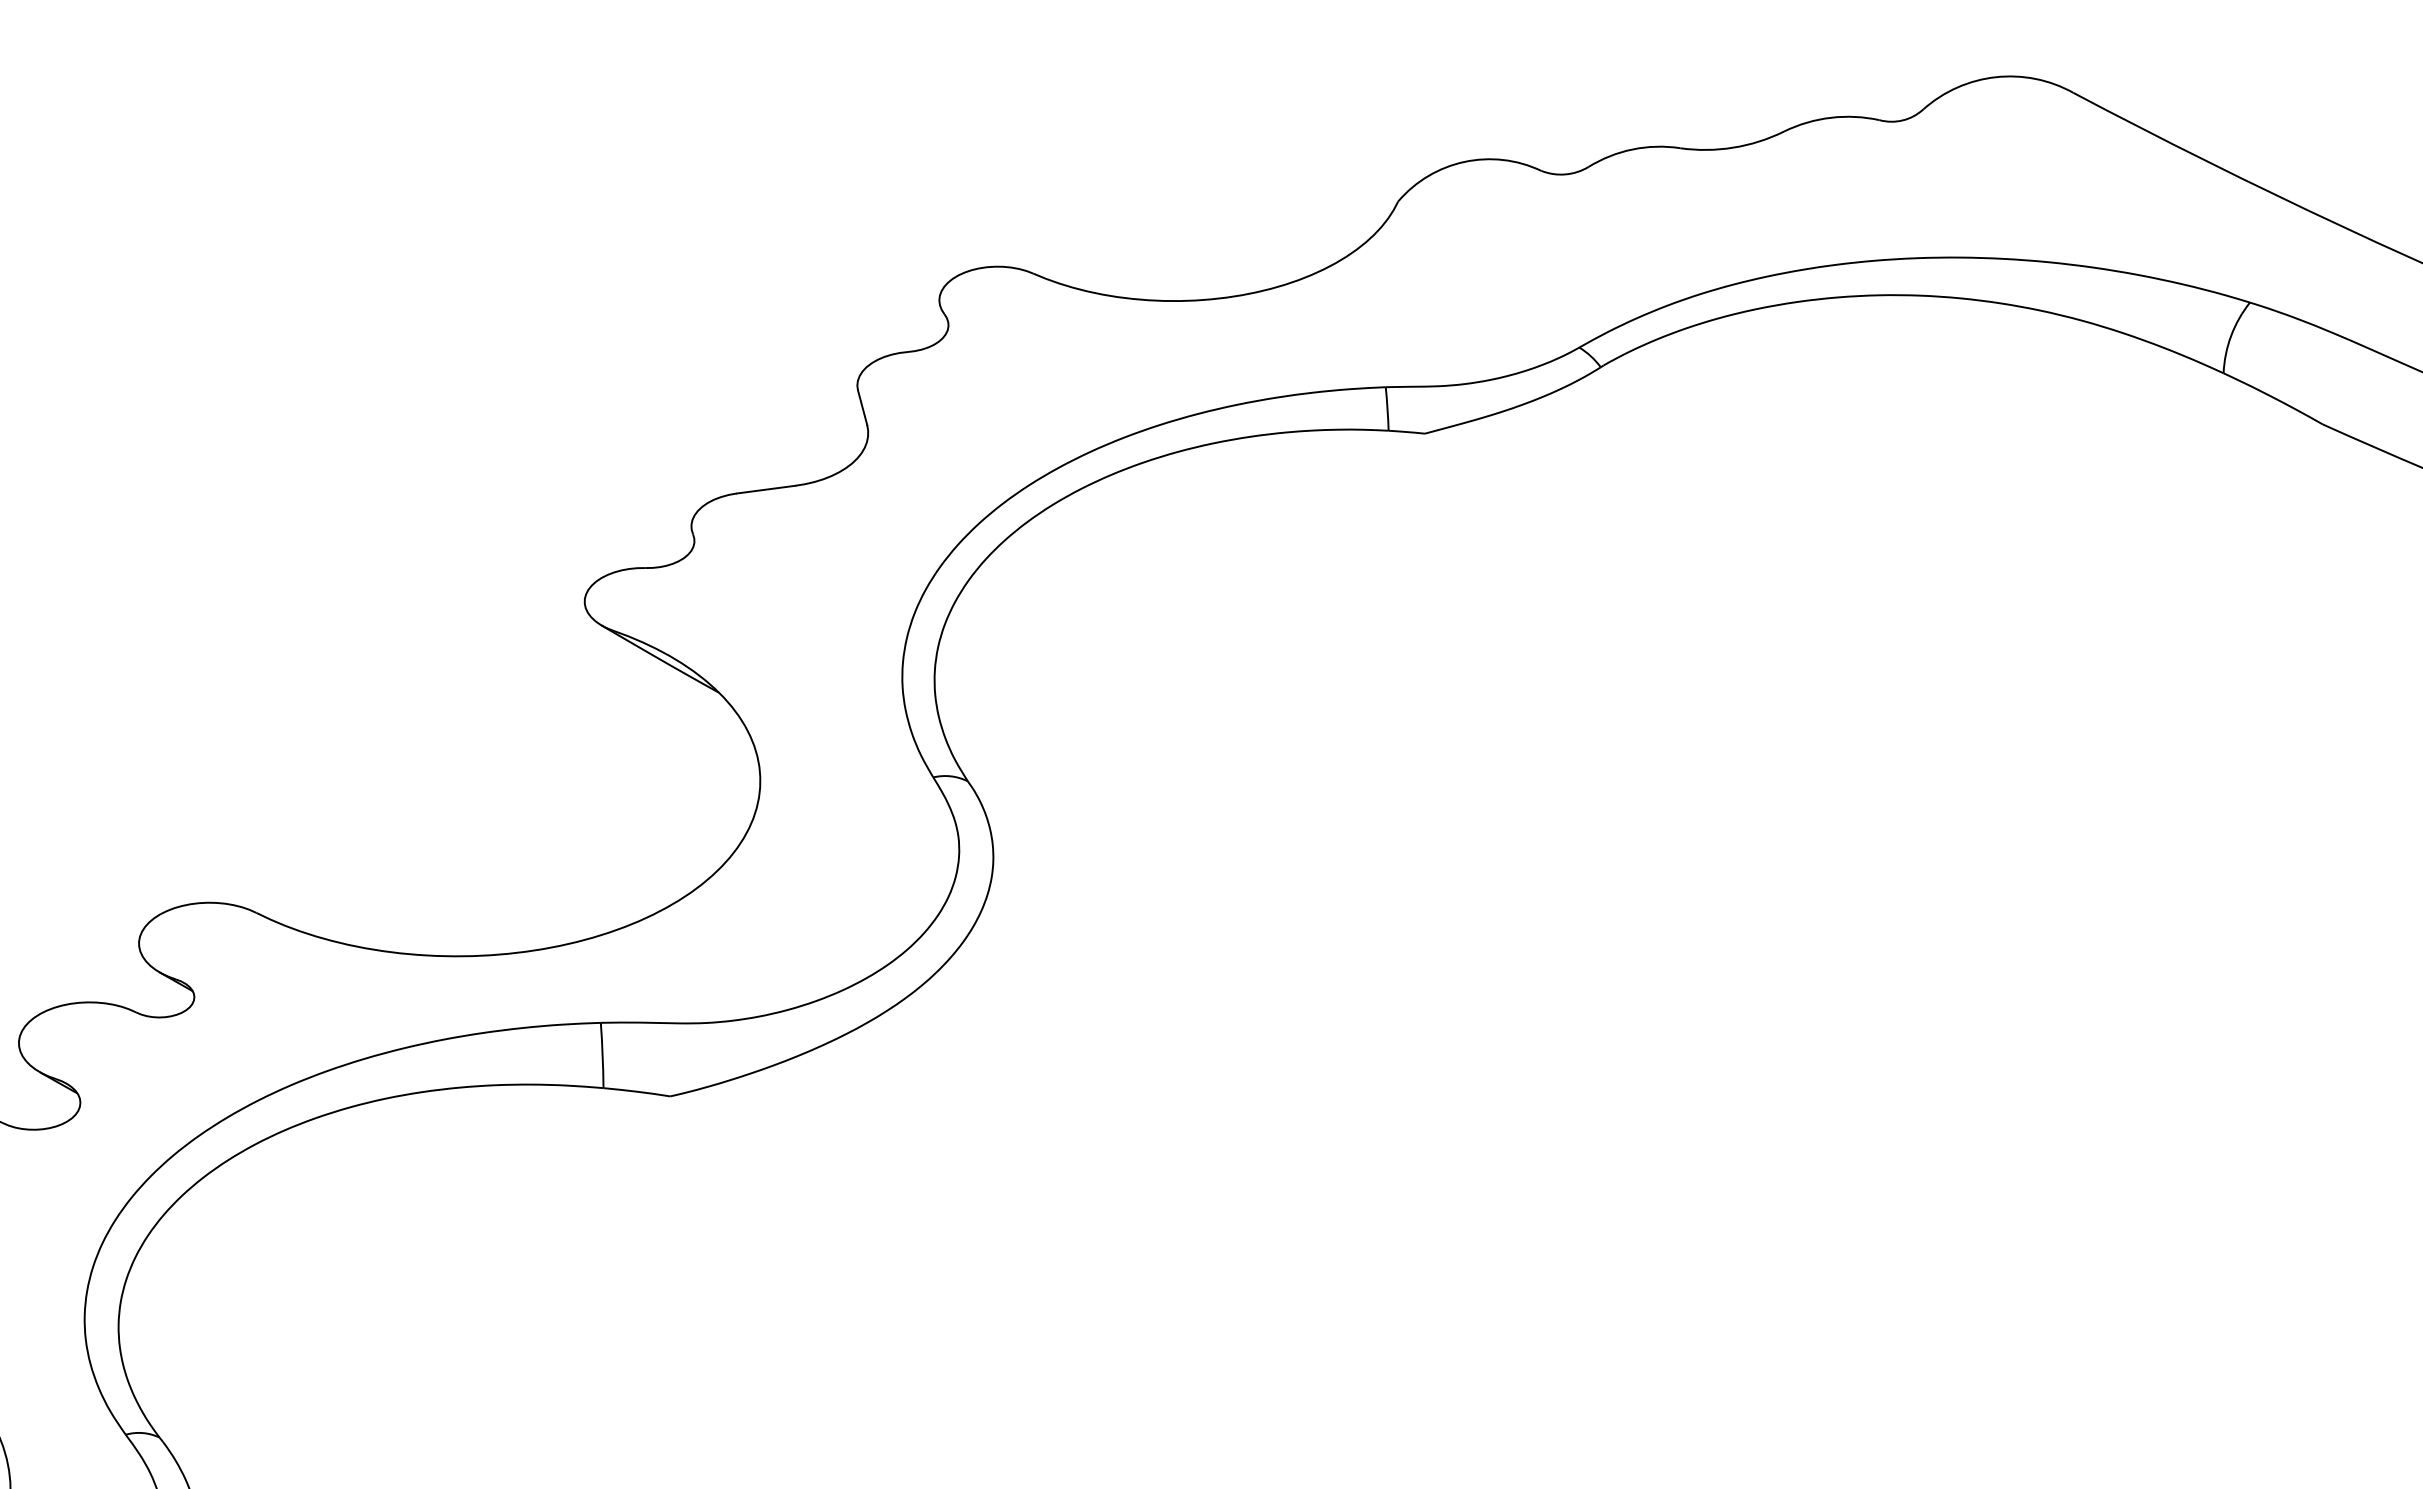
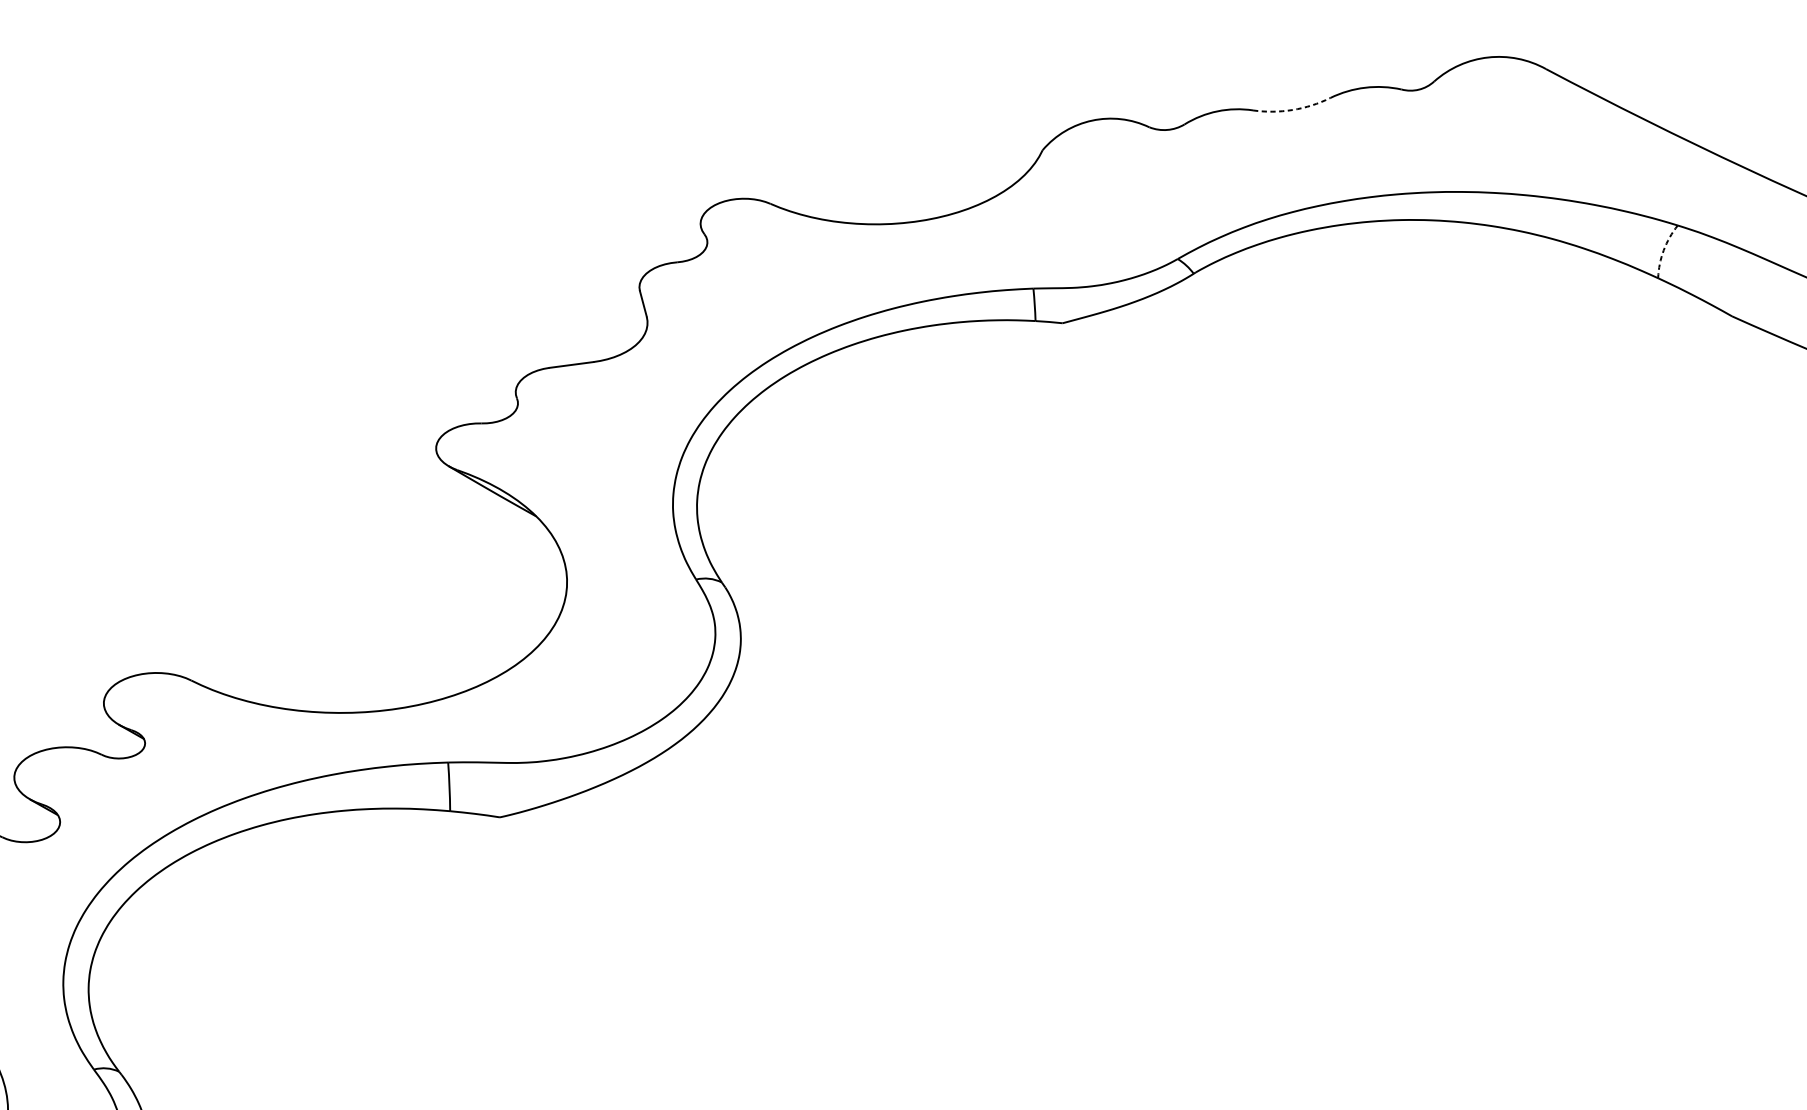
arc: (1733, 147) -> (1292, 109), solid -> dashed
arc: (2231, 335) -> (1664, 250), solid -> dashed

